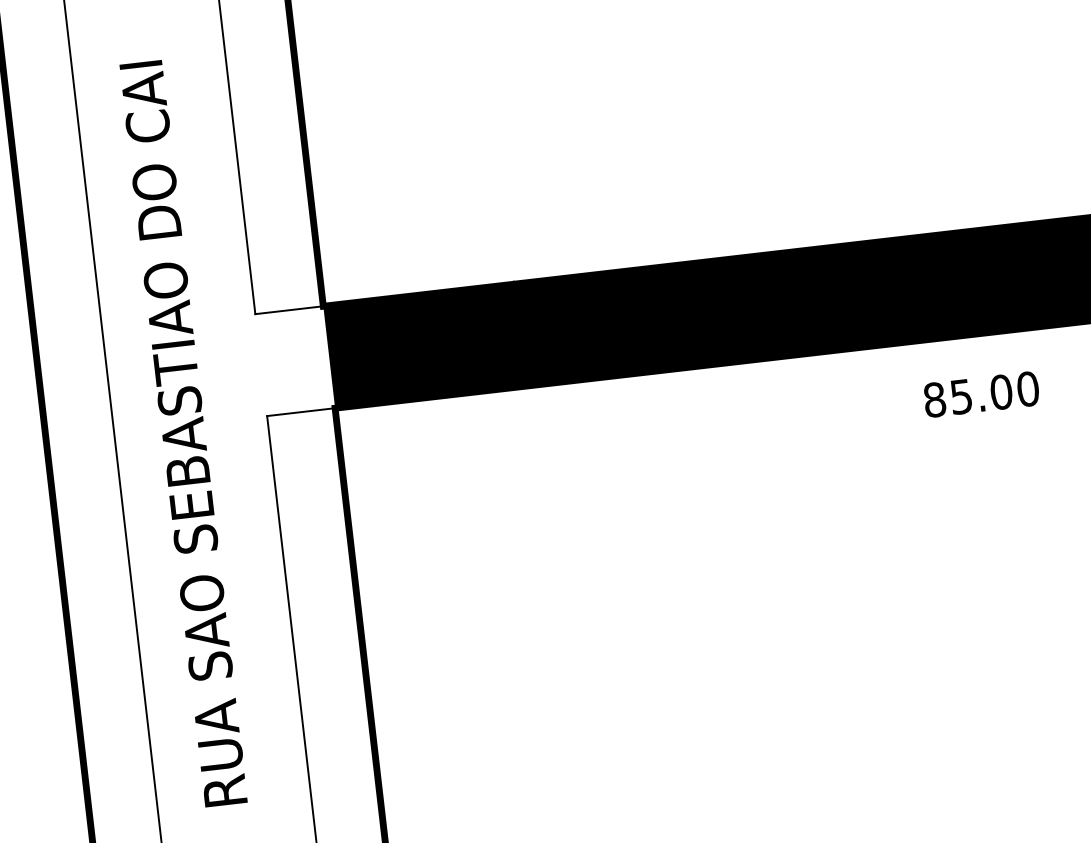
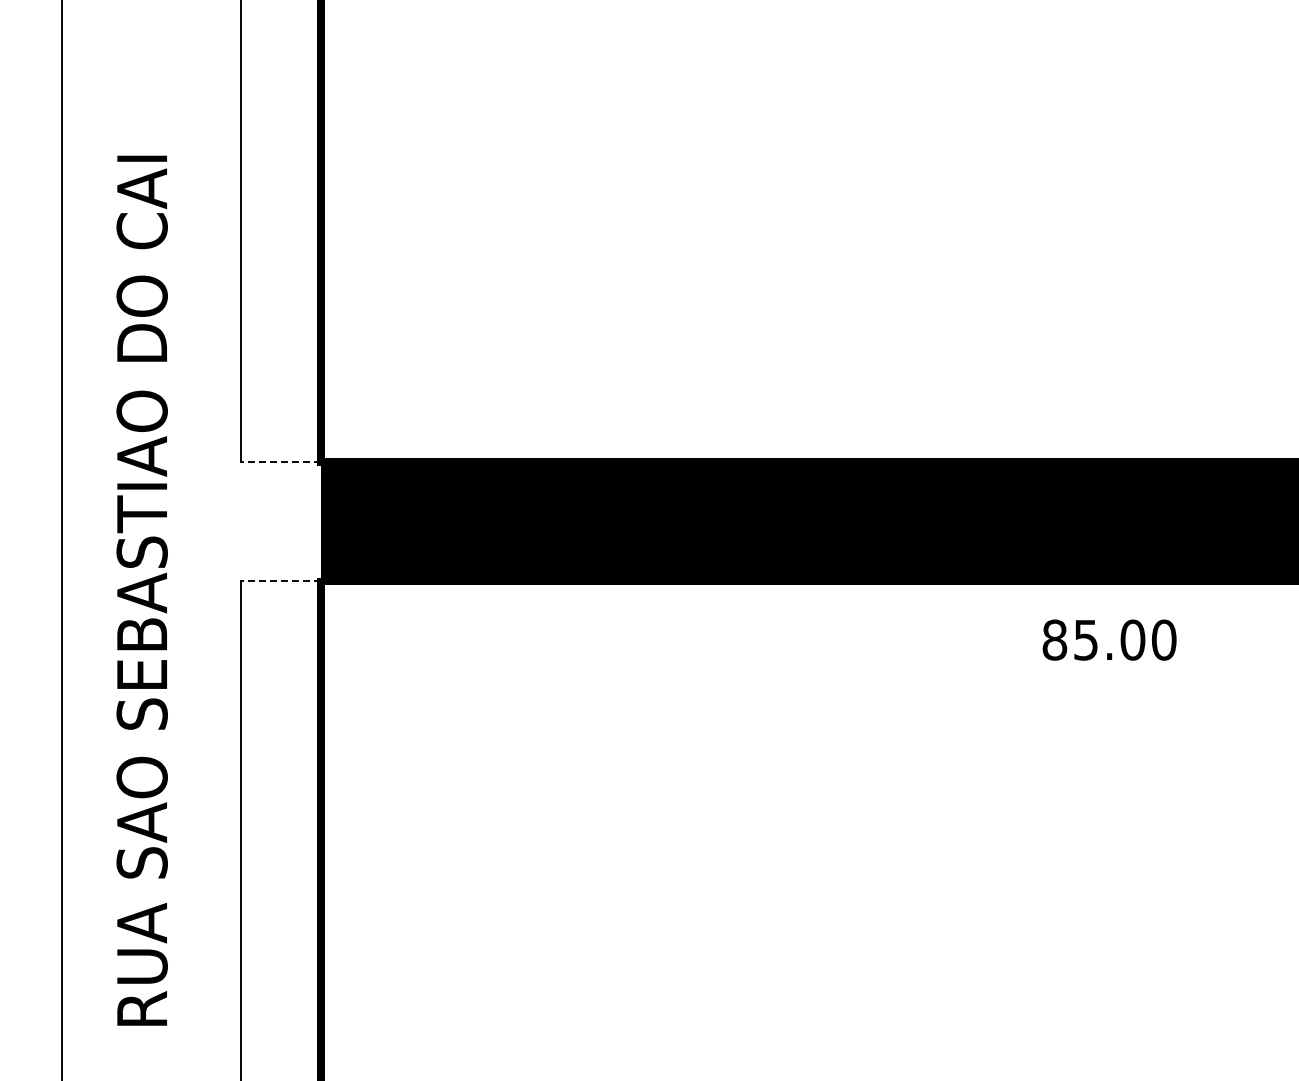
line: (289, 310) -> (280, 462), solid -> dashed
text: (981, 394) -> (1109, 639), moved
line: (300, 412) -> (280, 581), solid -> dashed

